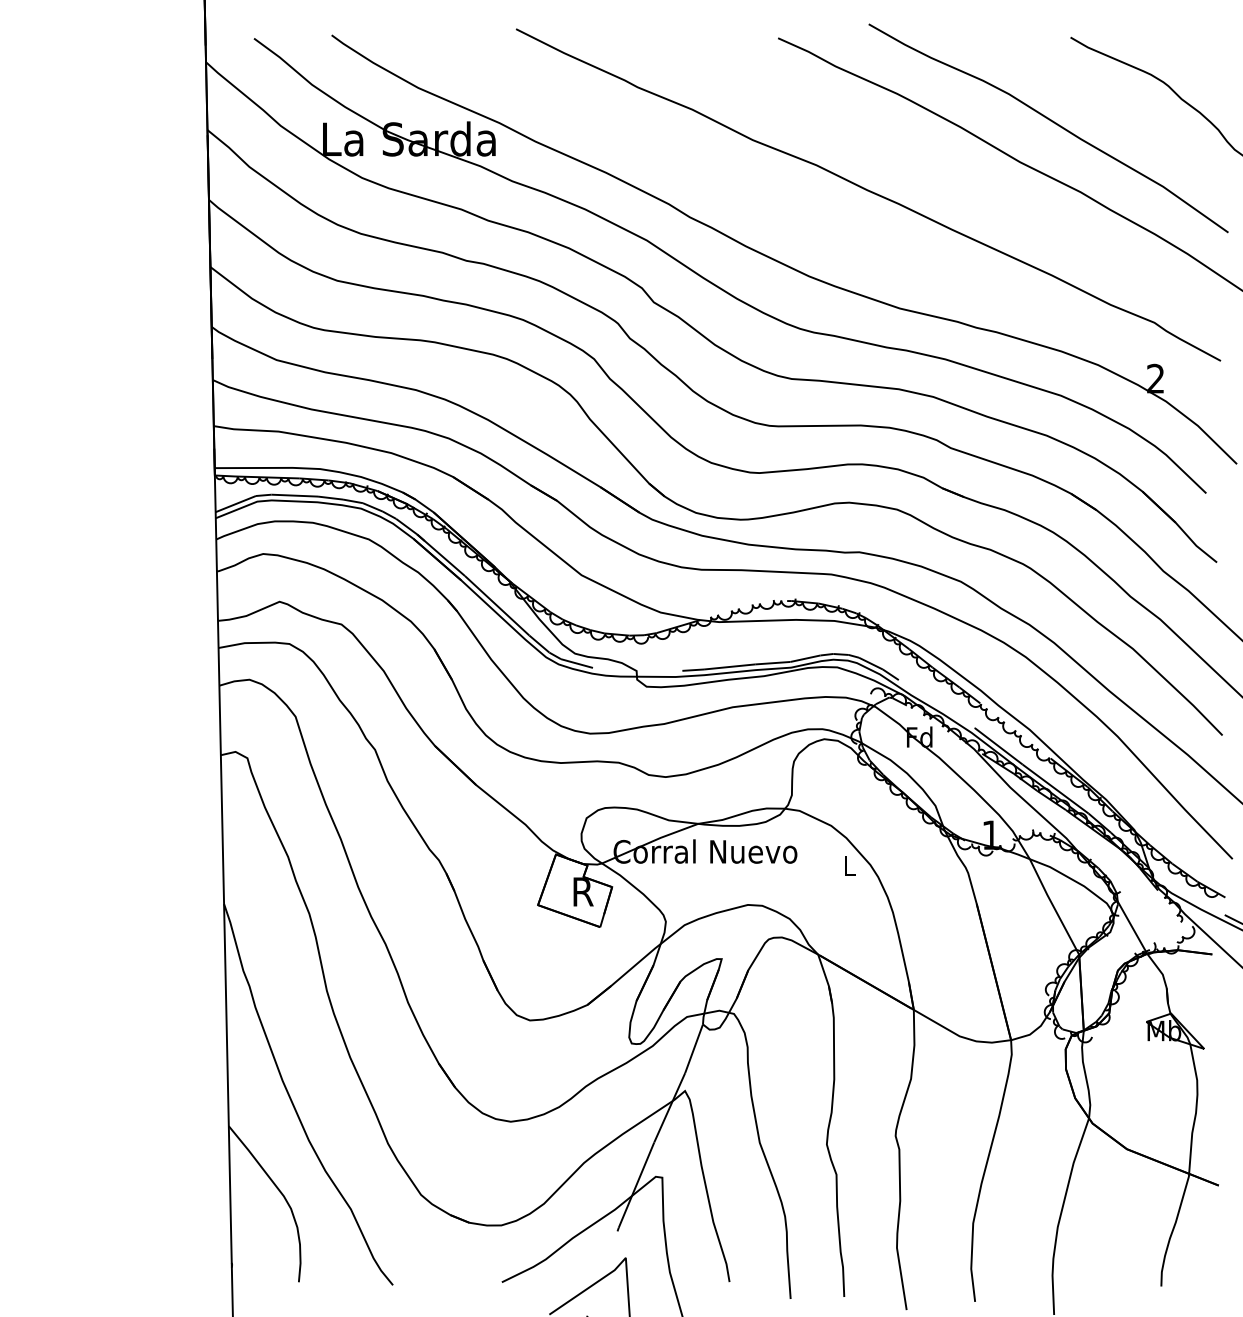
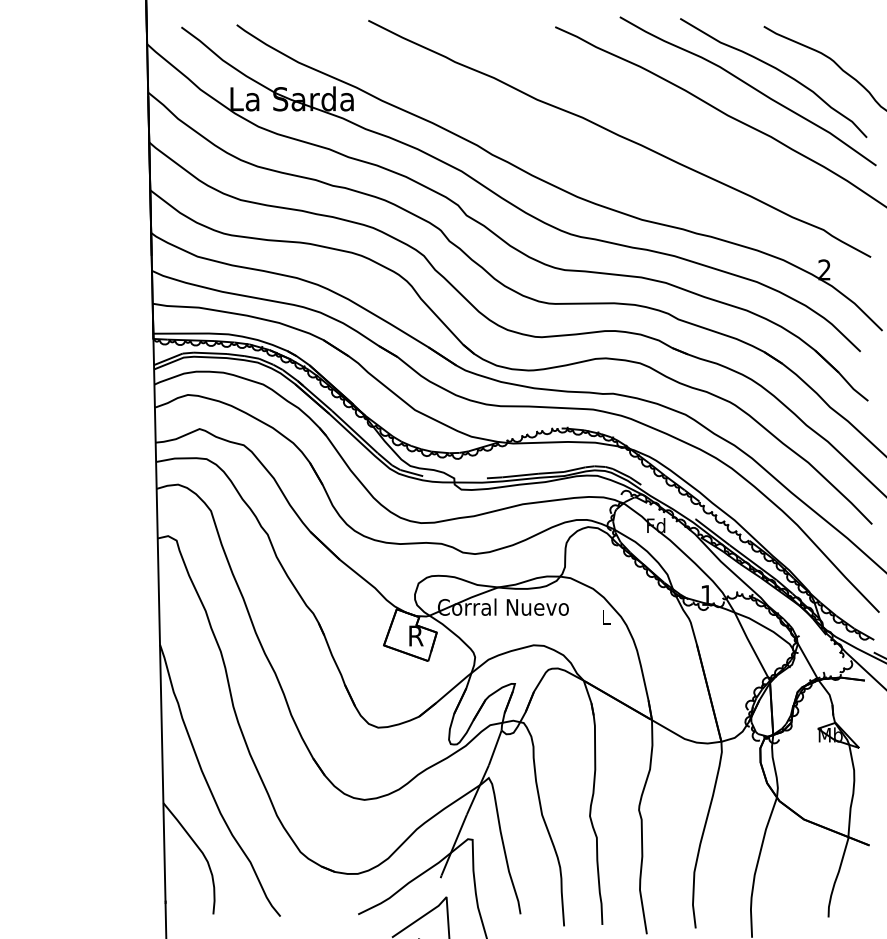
curve: (1092, 100) -> (779, 71), added

